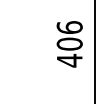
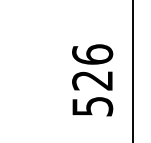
text: (69, 52) -> (92, 93), 406 -> 526

